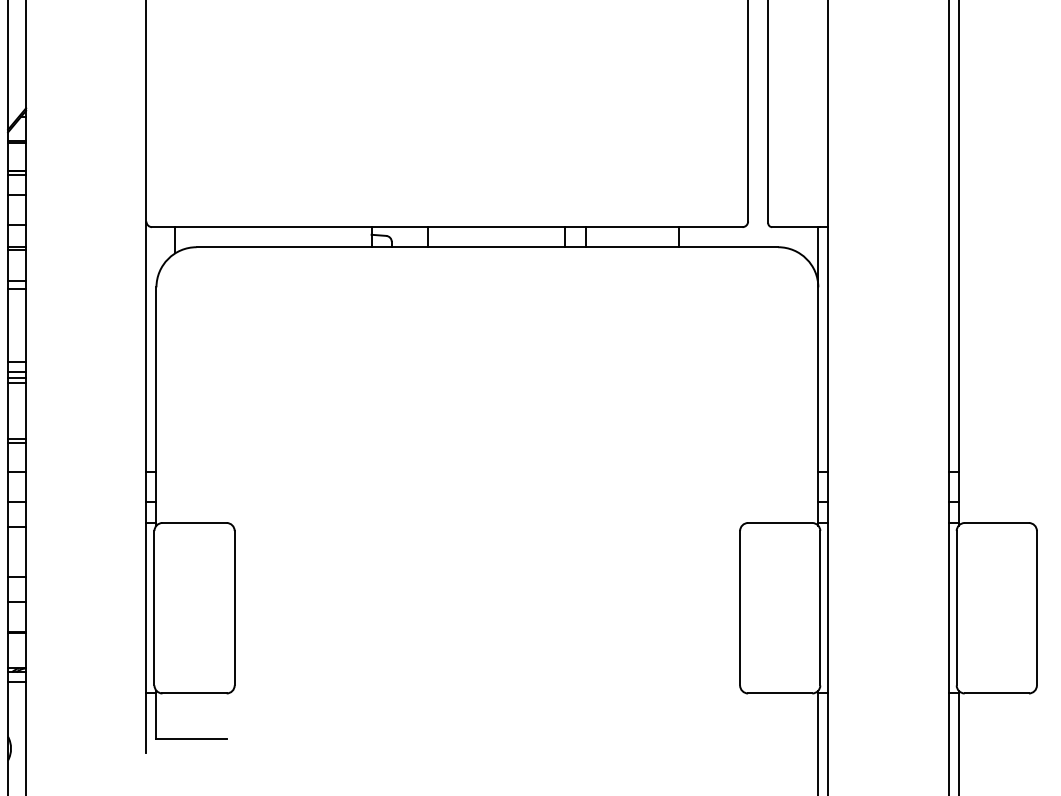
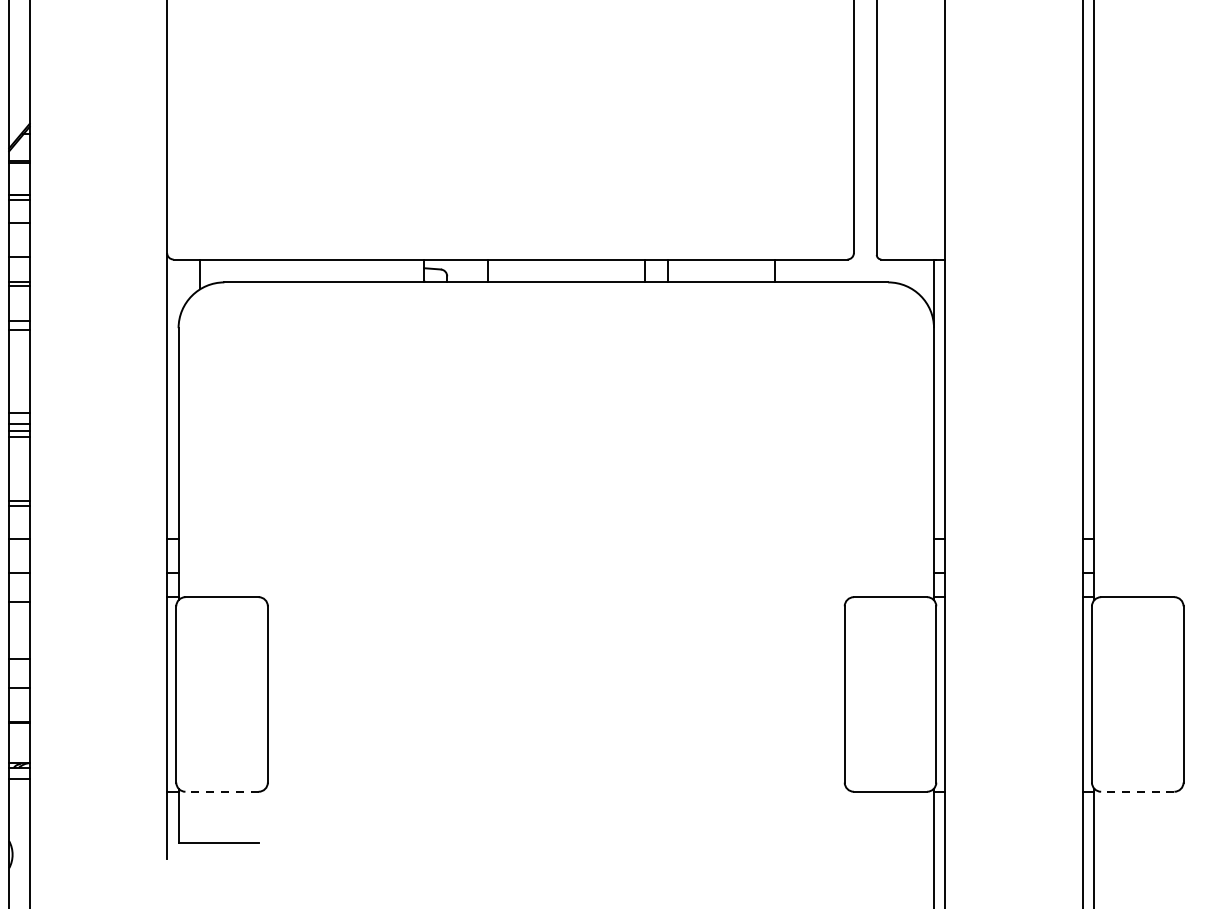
line: (194, 693) -> (221, 791), solid -> dashed
line: (996, 693) -> (1137, 791), solid -> dashed

